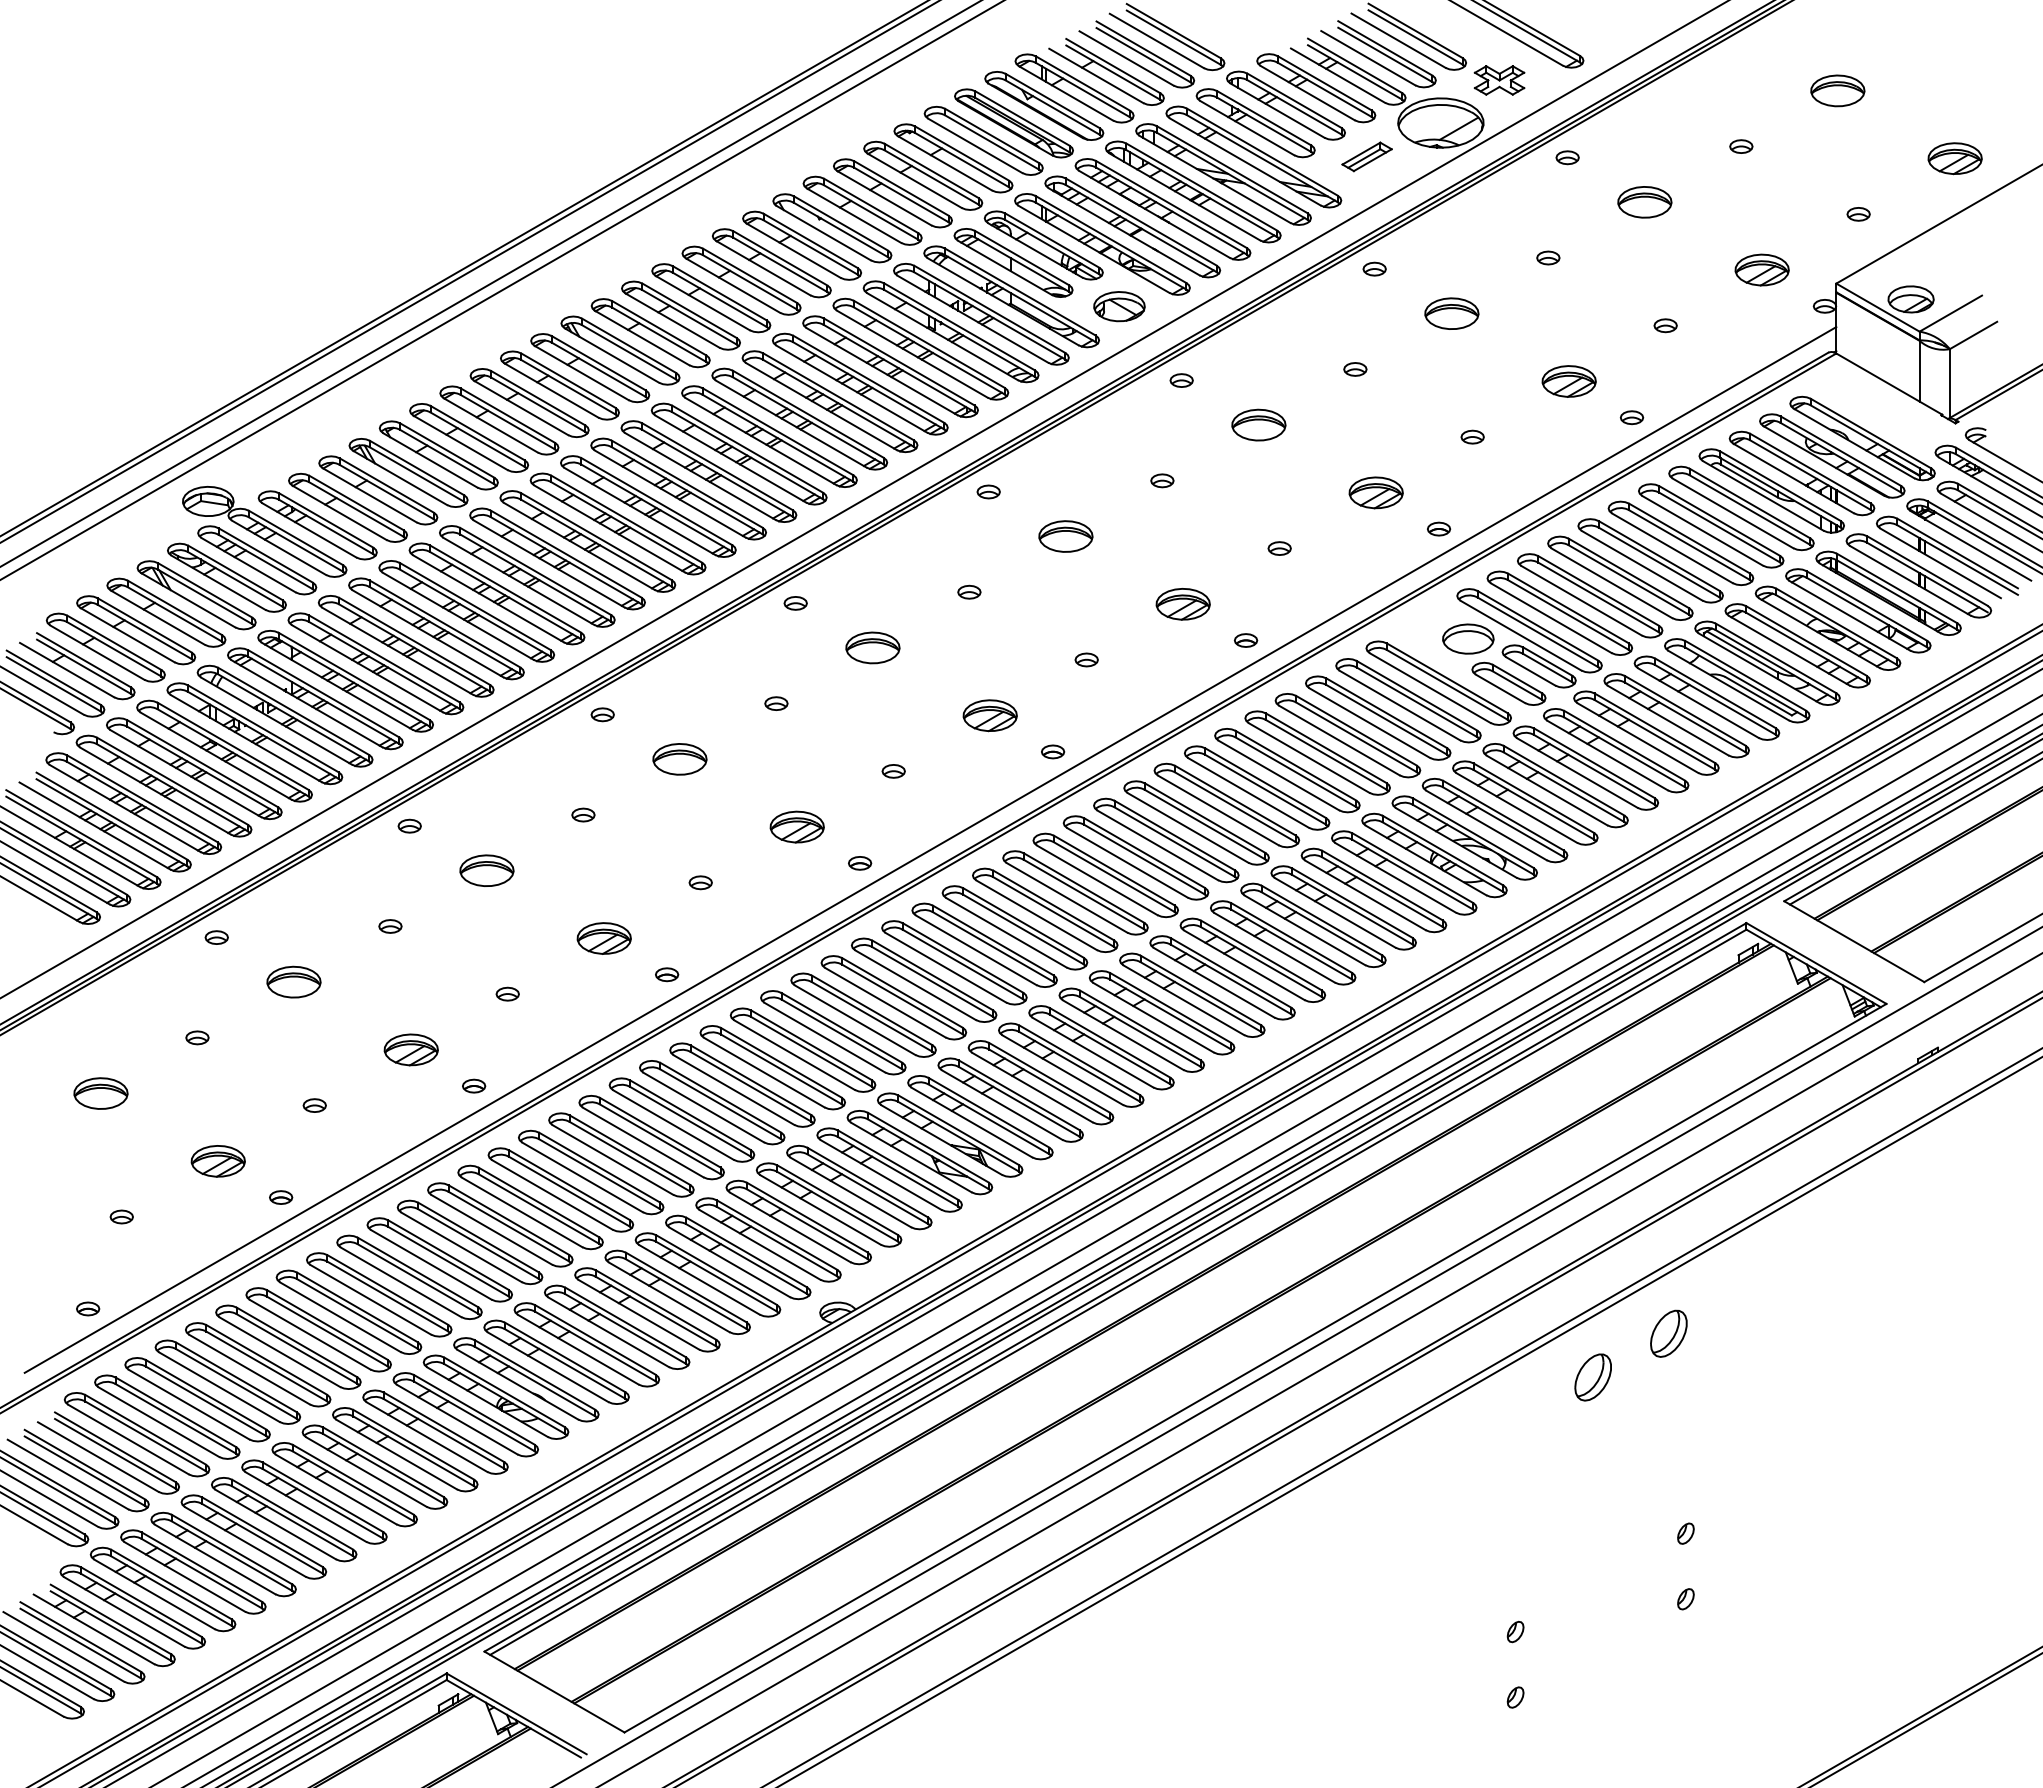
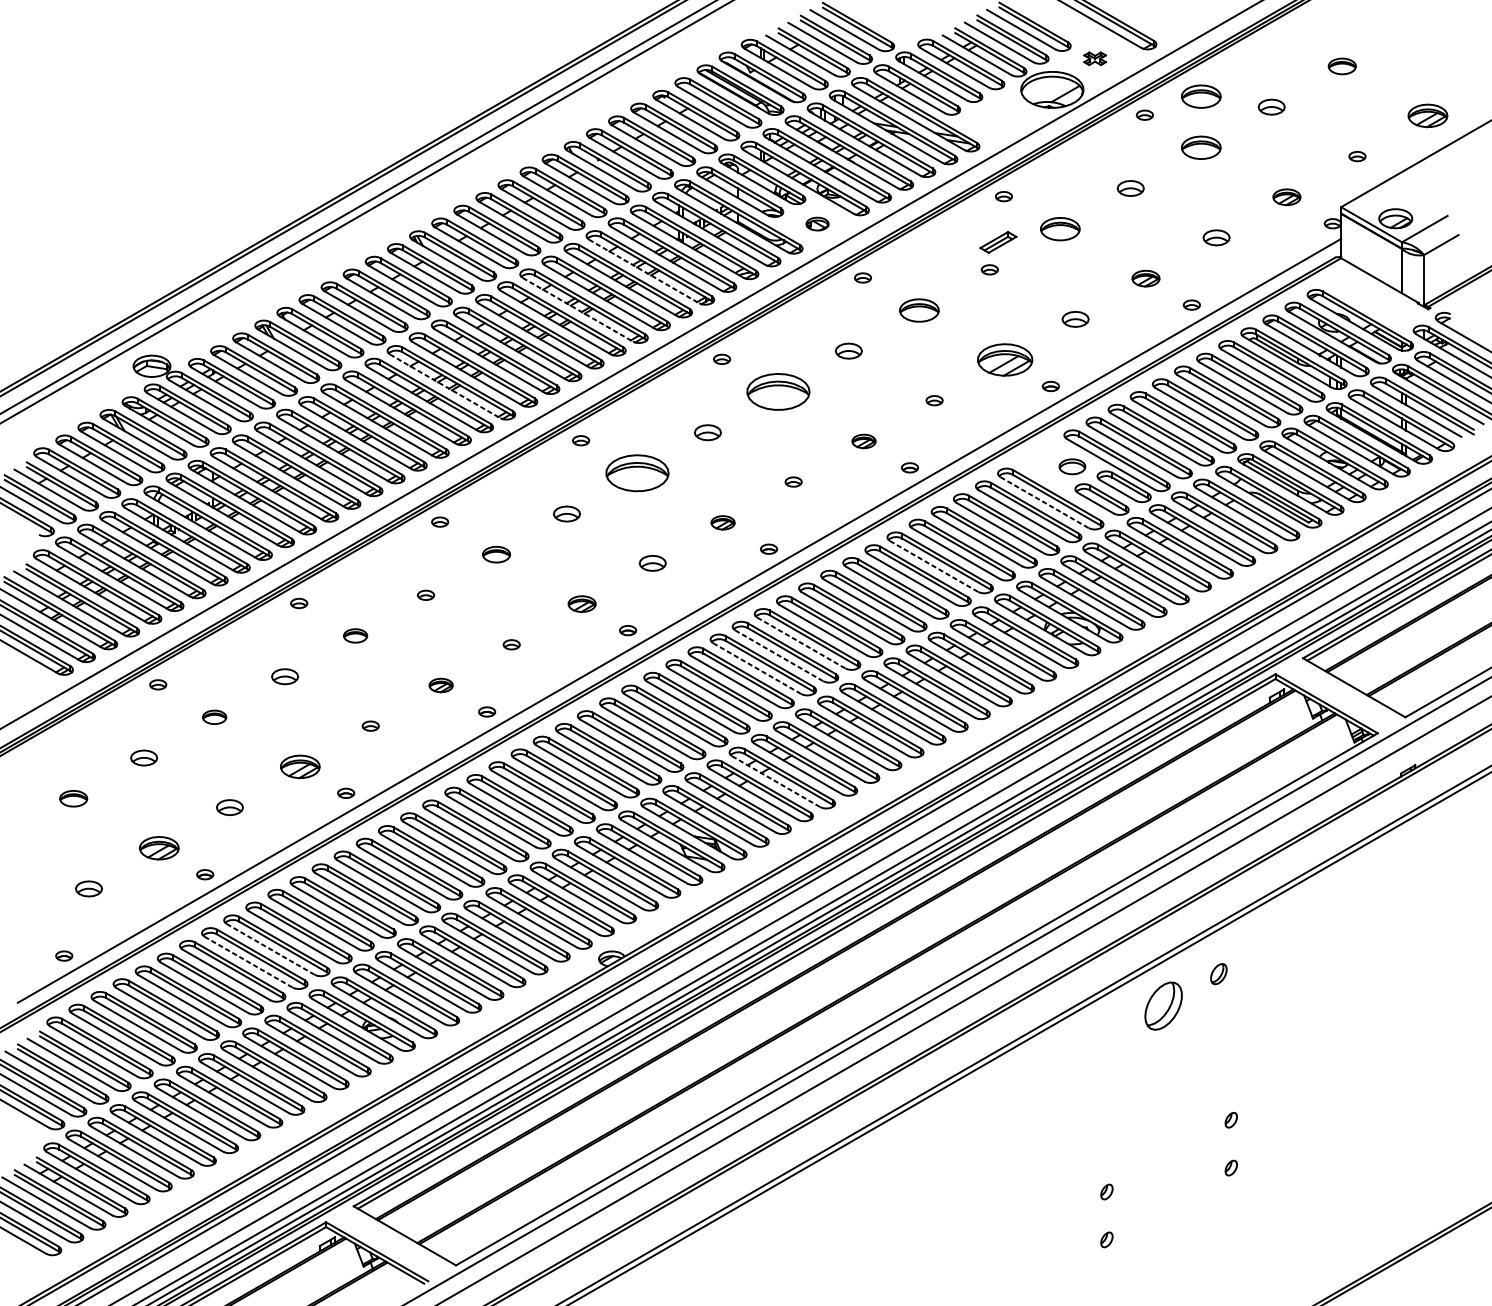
part: (1499, 80) -> (1095, 58), size x0.6
part: (1837, 90) -> (1342, 66), size x0.7
part: (1644, 132) -> (1201, 96), added
part: (1741, 146) -> (1271, 107), size x1.6
part: (1366, 156) -> (997, 242), moved
part: (1548, 257) -> (1130, 188), size x1.6
part: (1761, 269) -> (1286, 196), size x0.7
part: (1119, 306) -> (817, 223), size x0.6
part: (1665, 325) -> (1216, 237), size x1.6
line: (882, 371) -> (644, 271), solid -> dashed
part: (1568, 381) -> (1145, 278), size x0.7
line: (791, 424) -> (578, 310), solid -> dashed
part: (1472, 436) -> (1075, 318), size x1.6
part: (1162, 480) -> (848, 350), size x1.6
part: (1375, 492) -> (1004, 359), size x1.4
line: (610, 529) -> (445, 386), solid -> dashed
part: (1065, 536) -> (778, 391), size x1.6
part: (969, 591) -> (708, 432), size x1.6
part: (1182, 604) -> (863, 441), size x0.6
part: (1468, 638) -> (1072, 466), size x0.7
part: (872, 647) -> (637, 472), size x1.6
line: (1430, 688) -> (1044, 502), solid -> dashed
part: (776, 703) -> (567, 513), size x1.6
part: (989, 715) -> (722, 522), size x0.6
part: (679, 759) -> (496, 554), size x0.7
part: (893, 771) -> (652, 563), size x1.6
line: (1278, 775) -> (933, 566), solid -> dashed
part: (796, 826) -> (581, 603), size x0.7
part: (486, 870) -> (355, 635), size x0.6
line: (1097, 880) -> (801, 643), solid -> dashed
line: (1067, 897) -> (779, 655), solid -> dashed
line: (1036, 915) -> (756, 668), solid -> dashed
part: (390, 926) -> (285, 676), size x1.6
part: (603, 938) -> (440, 685), size x0.6
part: (293, 981) -> (214, 716), size x0.6
part: (197, 1037) -> (144, 757), size x1.6
line: (1062, 1070) -> (775, 781), solid -> dashed
part: (100, 1093) -> (73, 798), size x0.7
part: (314, 1105) -> (229, 807), size x1.6
part: (121, 1216) -> (88, 888), size x1.6
line: (370, 1299) -> (270, 949), solid -> dashed
line: (340, 1317) -> (248, 962), solid -> dashed
part: (1668, 1333) -> (1218, 974), size x0.6
part: (1592, 1377) -> (1163, 1006), size x1.4

